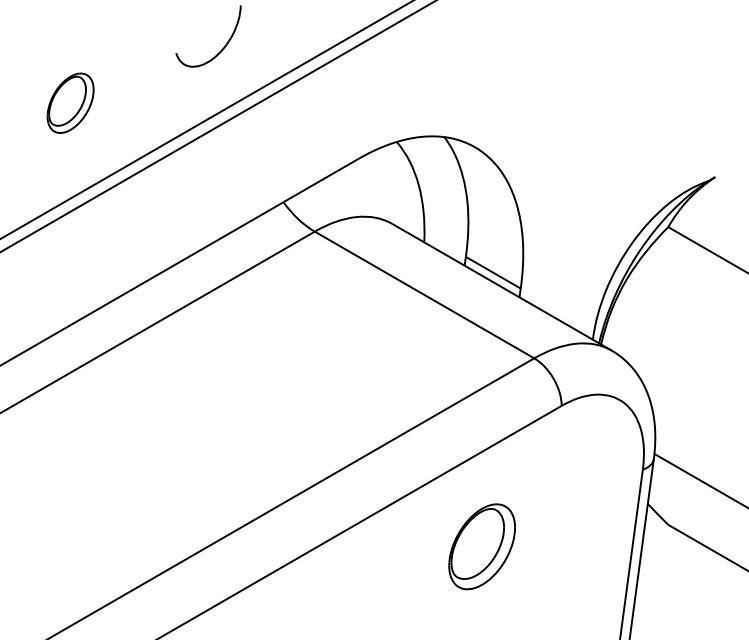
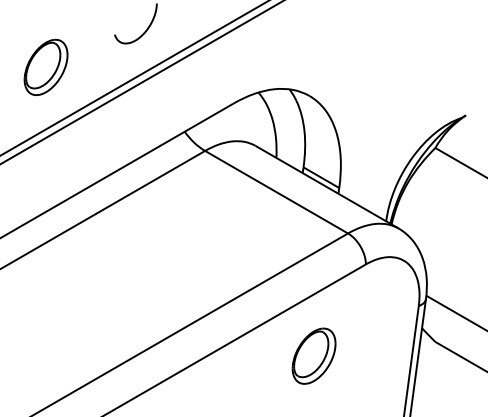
part: (69, 102) -> (45, 66), size x1.43

